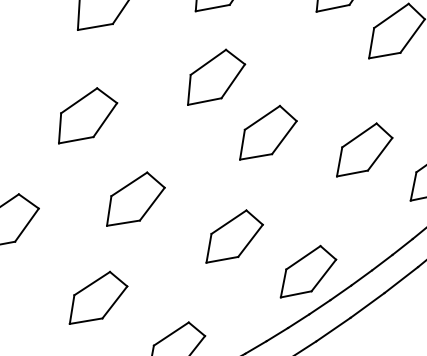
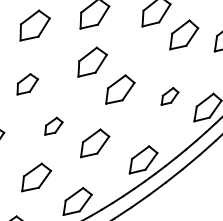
part: (88, 114) -> (27, 83), size x0.7
part: (363, 150) -> (169, 96), size x0.6
part: (135, 200) -> (53, 126), size x0.6
part: (235, 237) -> (95, 143), moved

